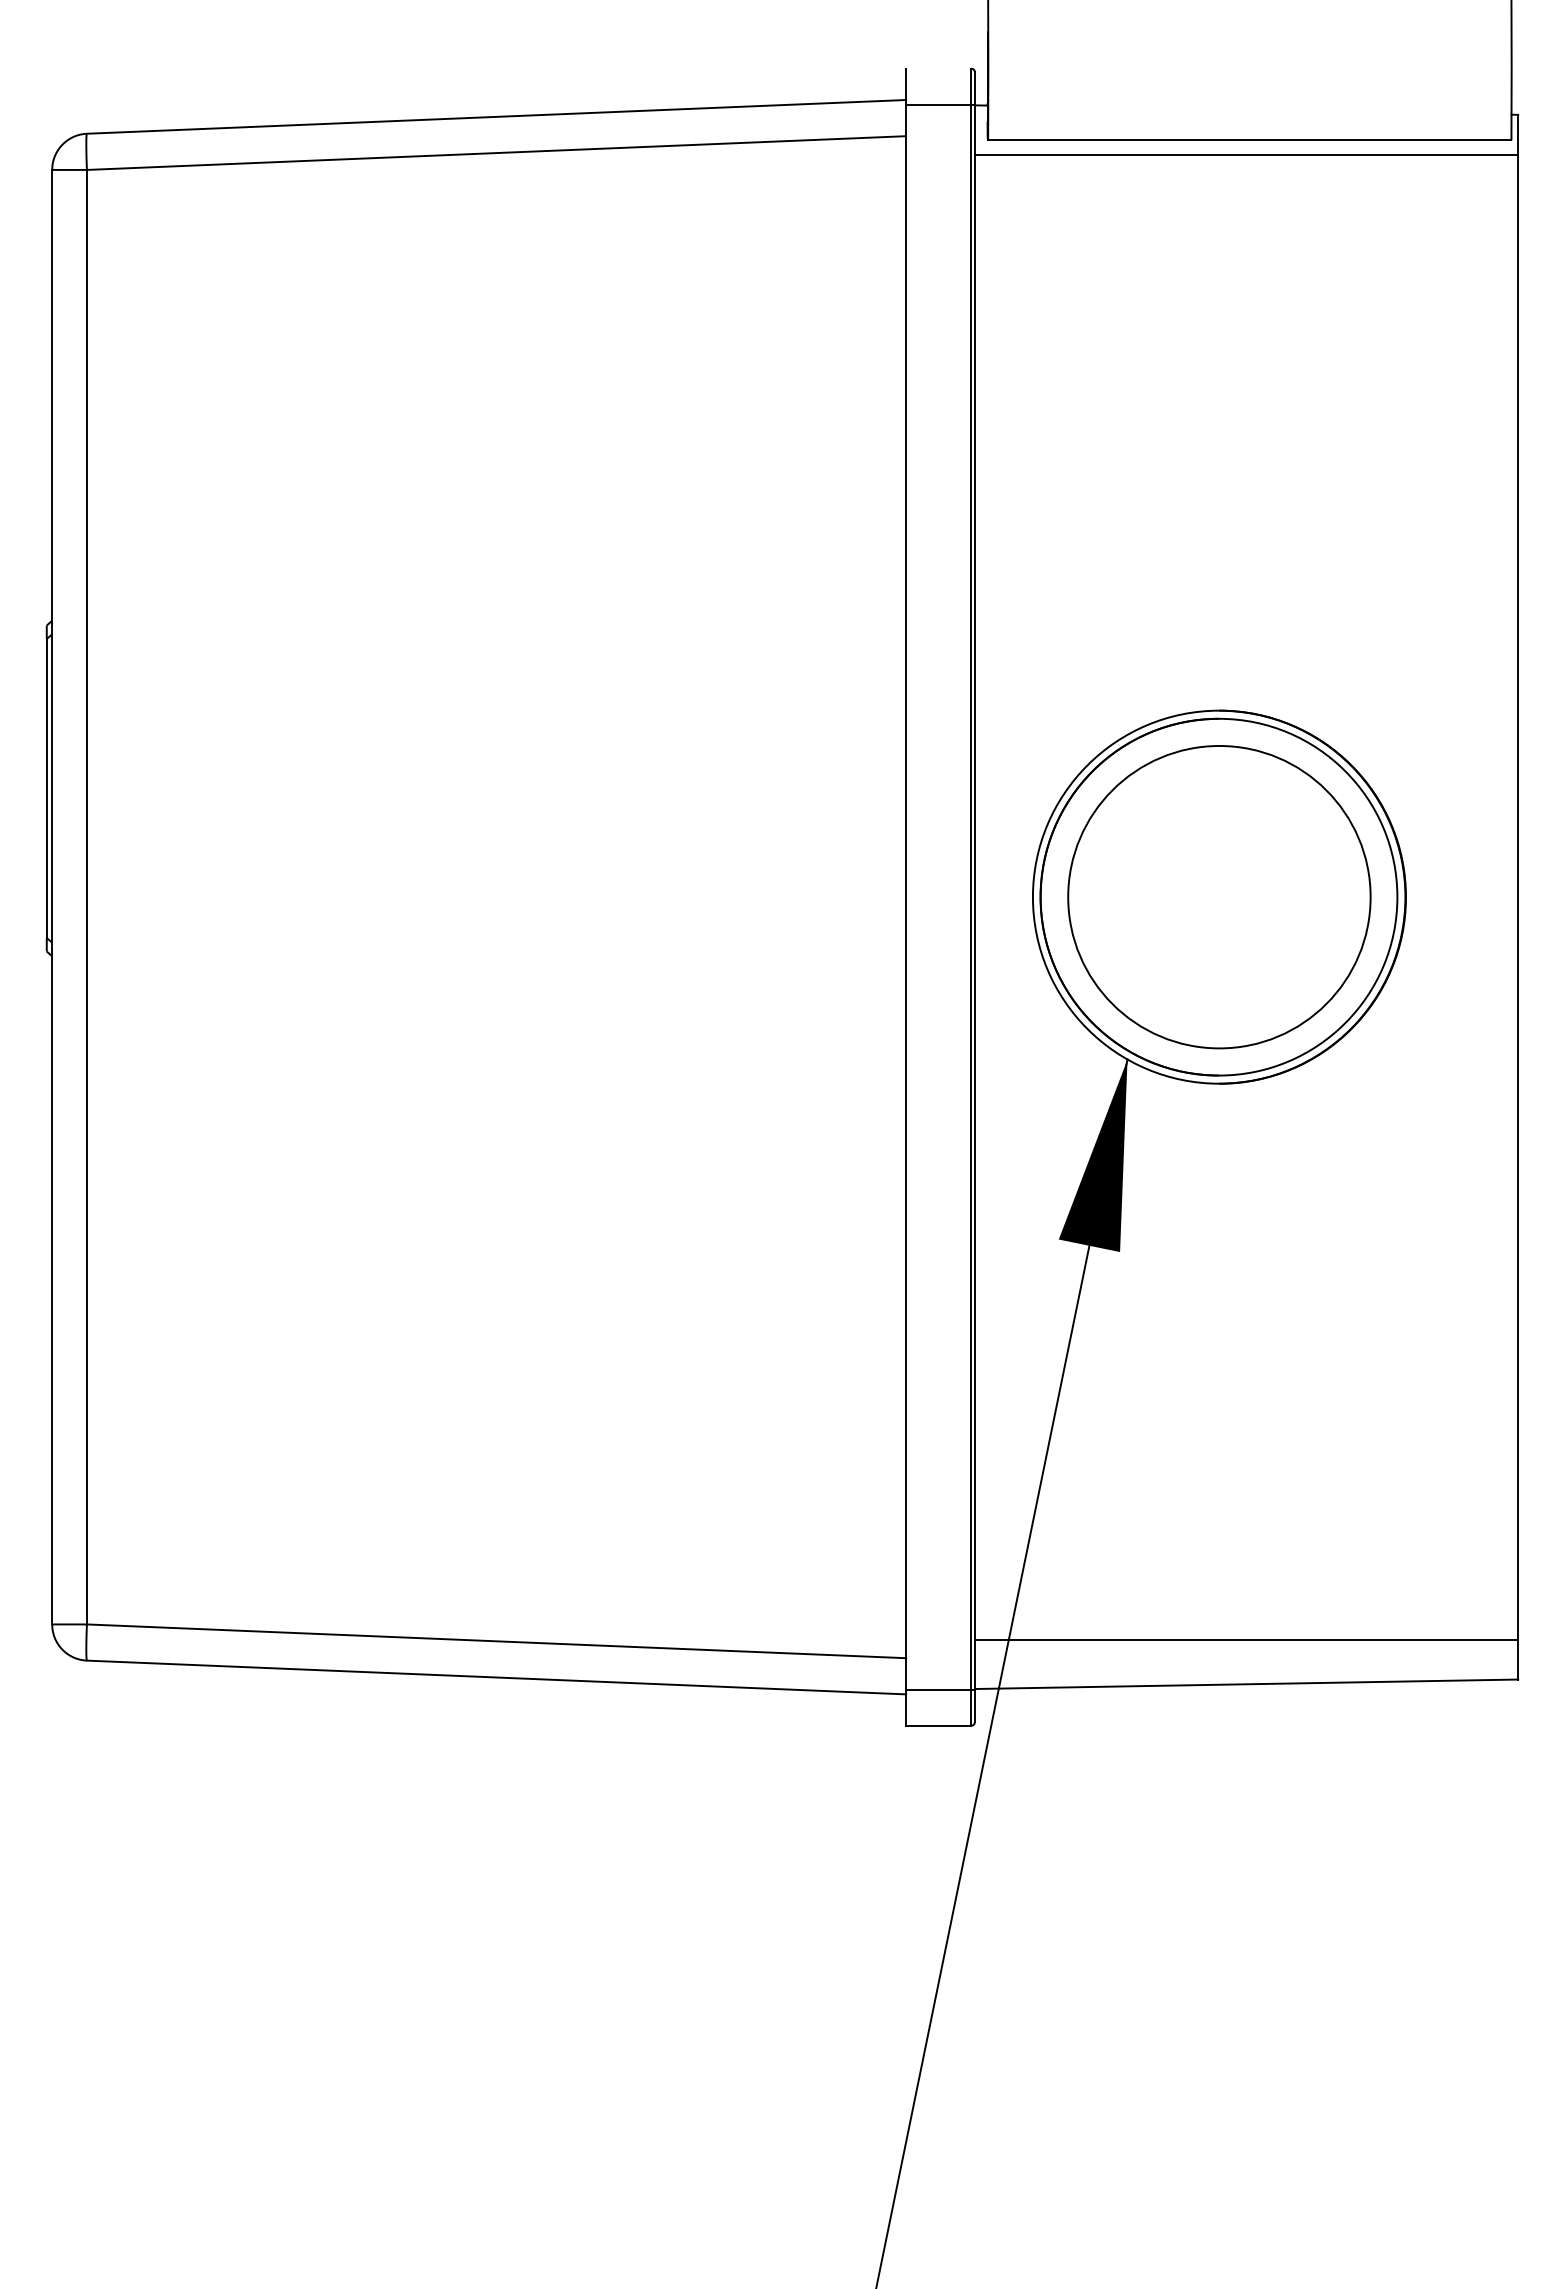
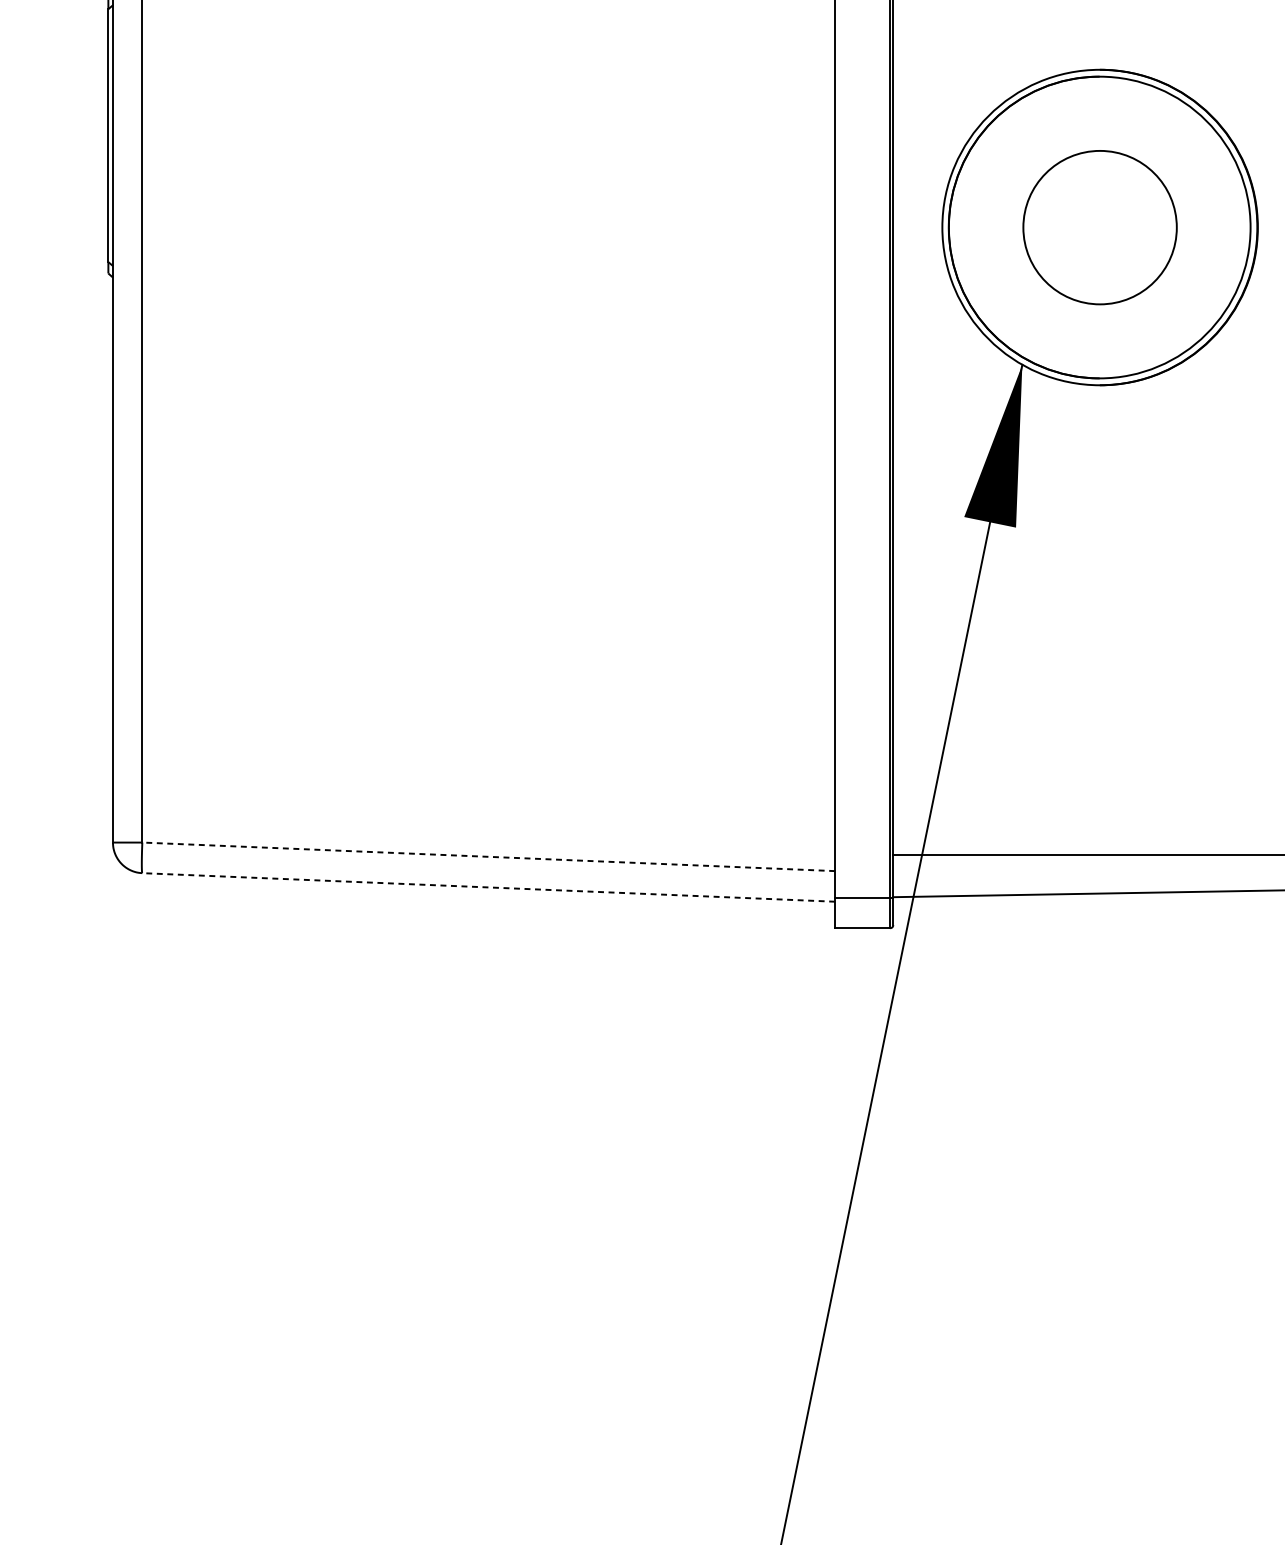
circle: (1219, 897) -> (1100, 227), size x0.6
line: (496, 1641) -> (488, 857), solid -> dashed
line: (496, 1677) -> (488, 887), solid -> dashed

